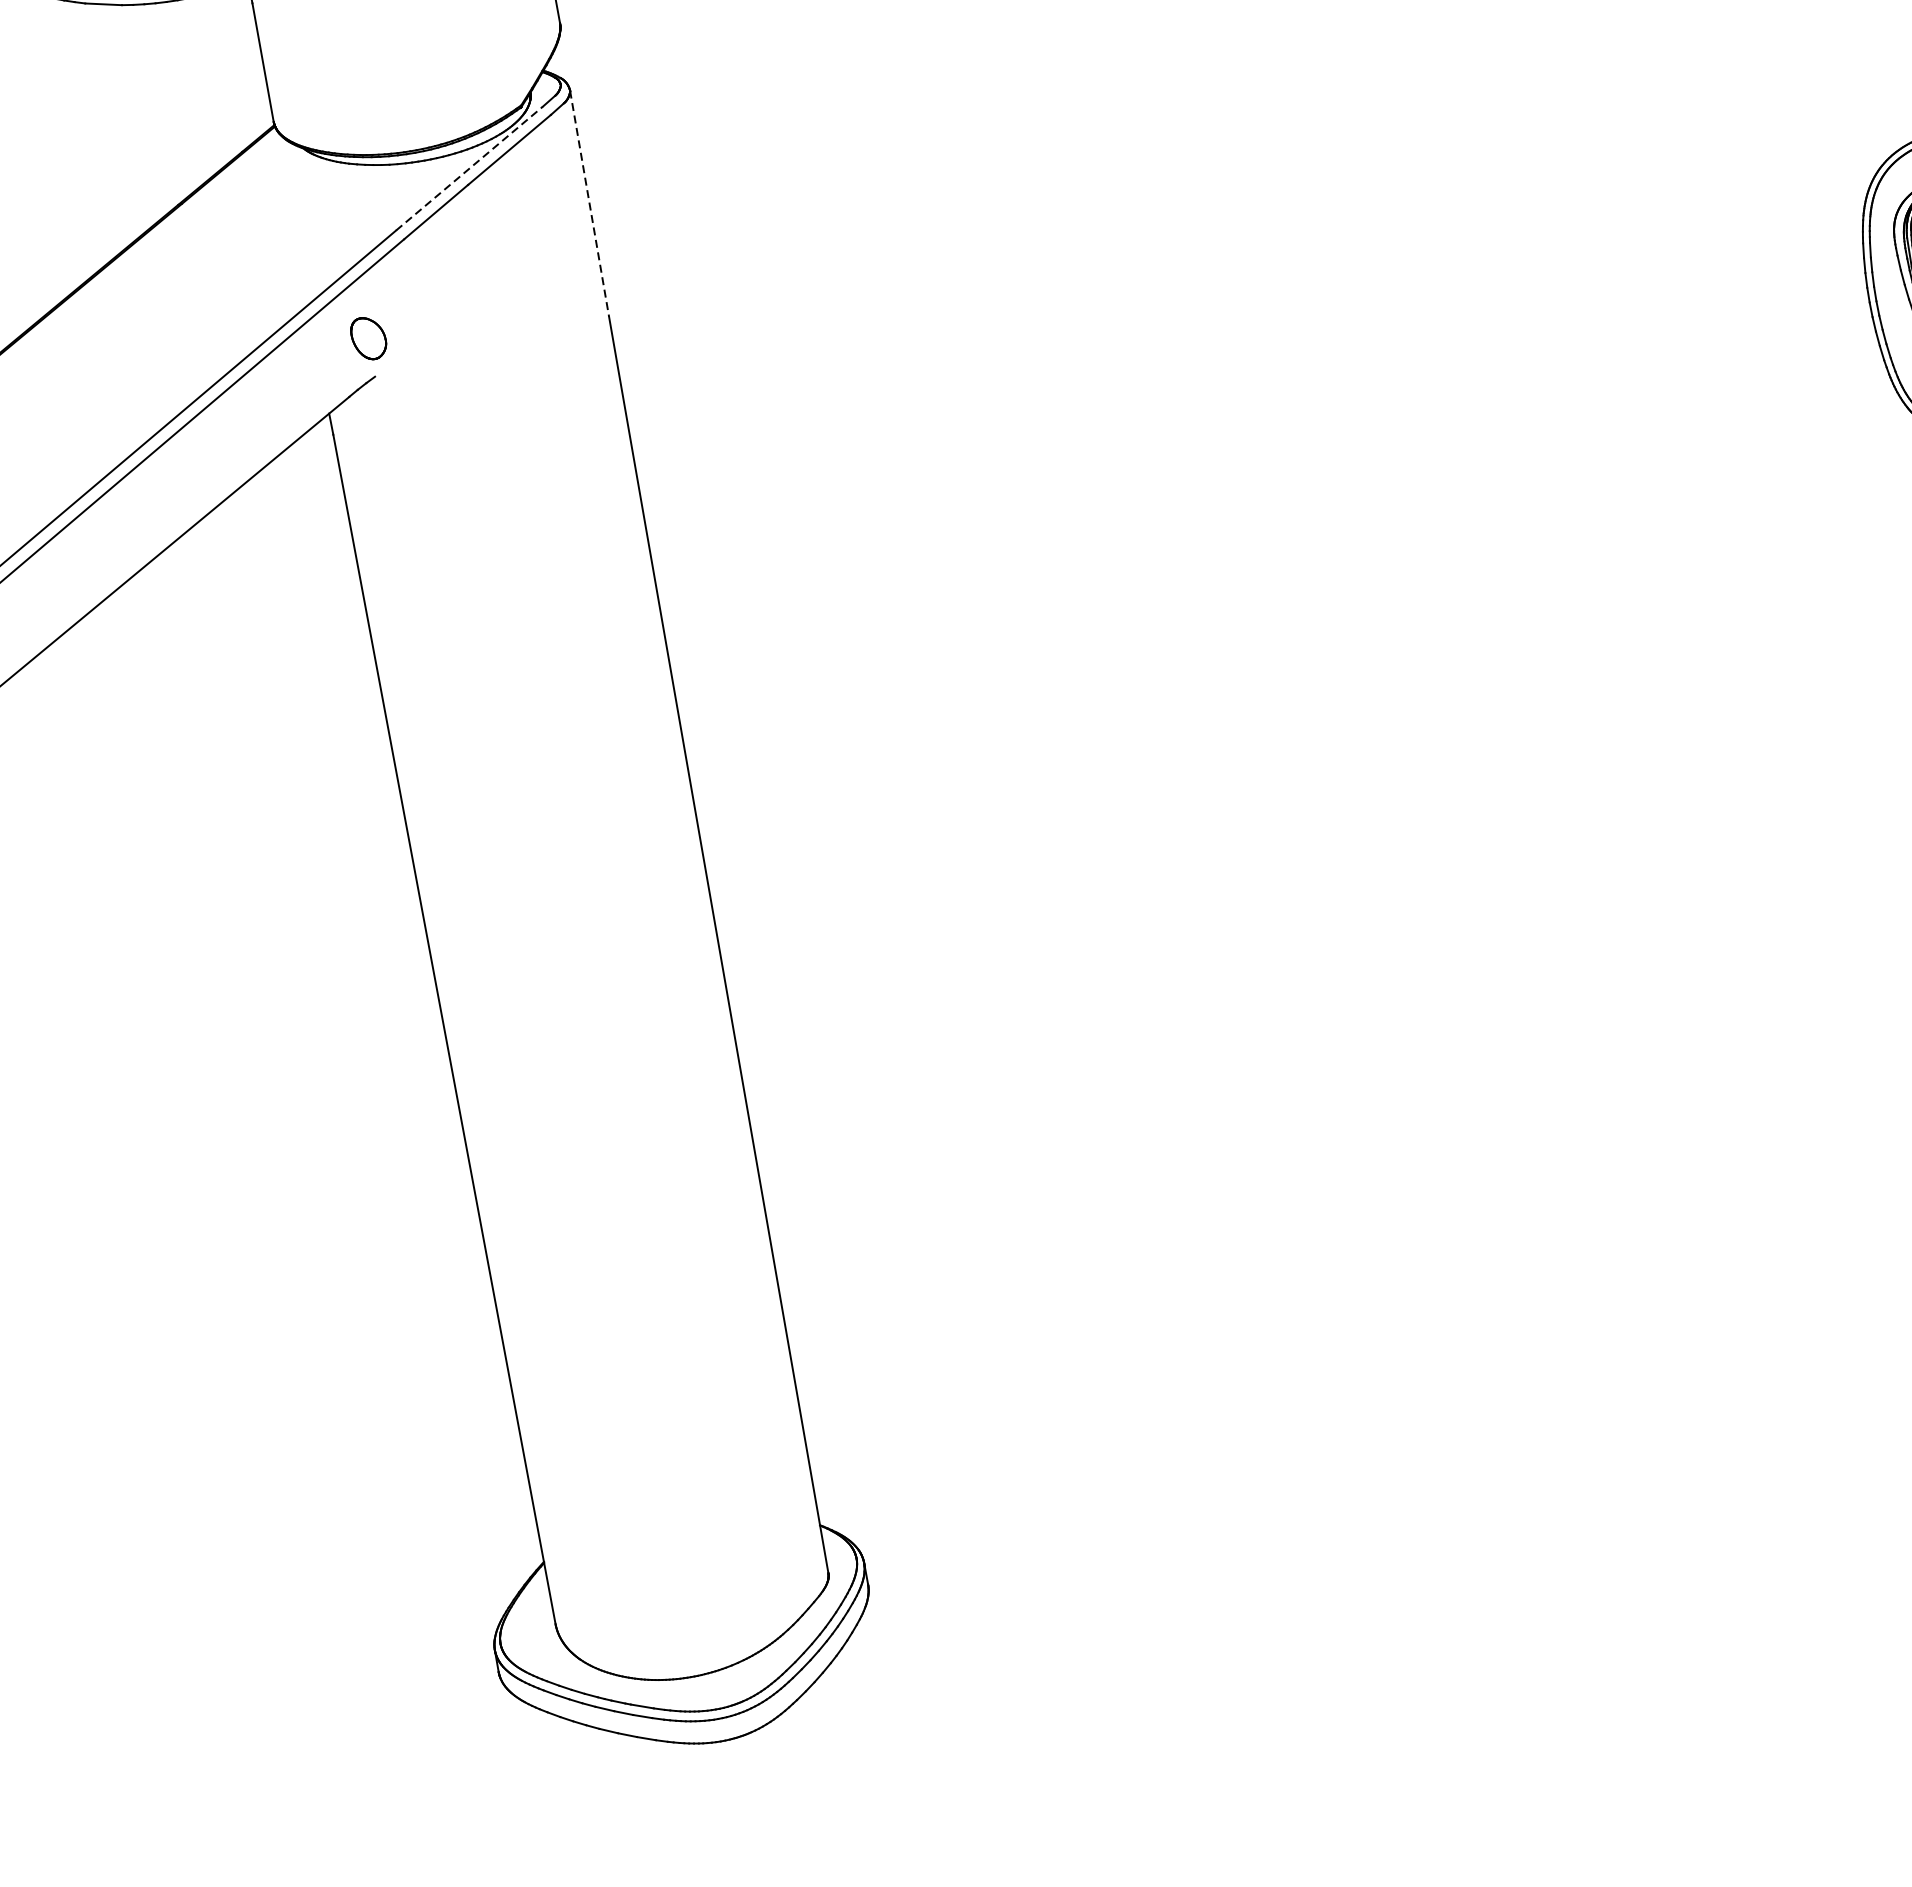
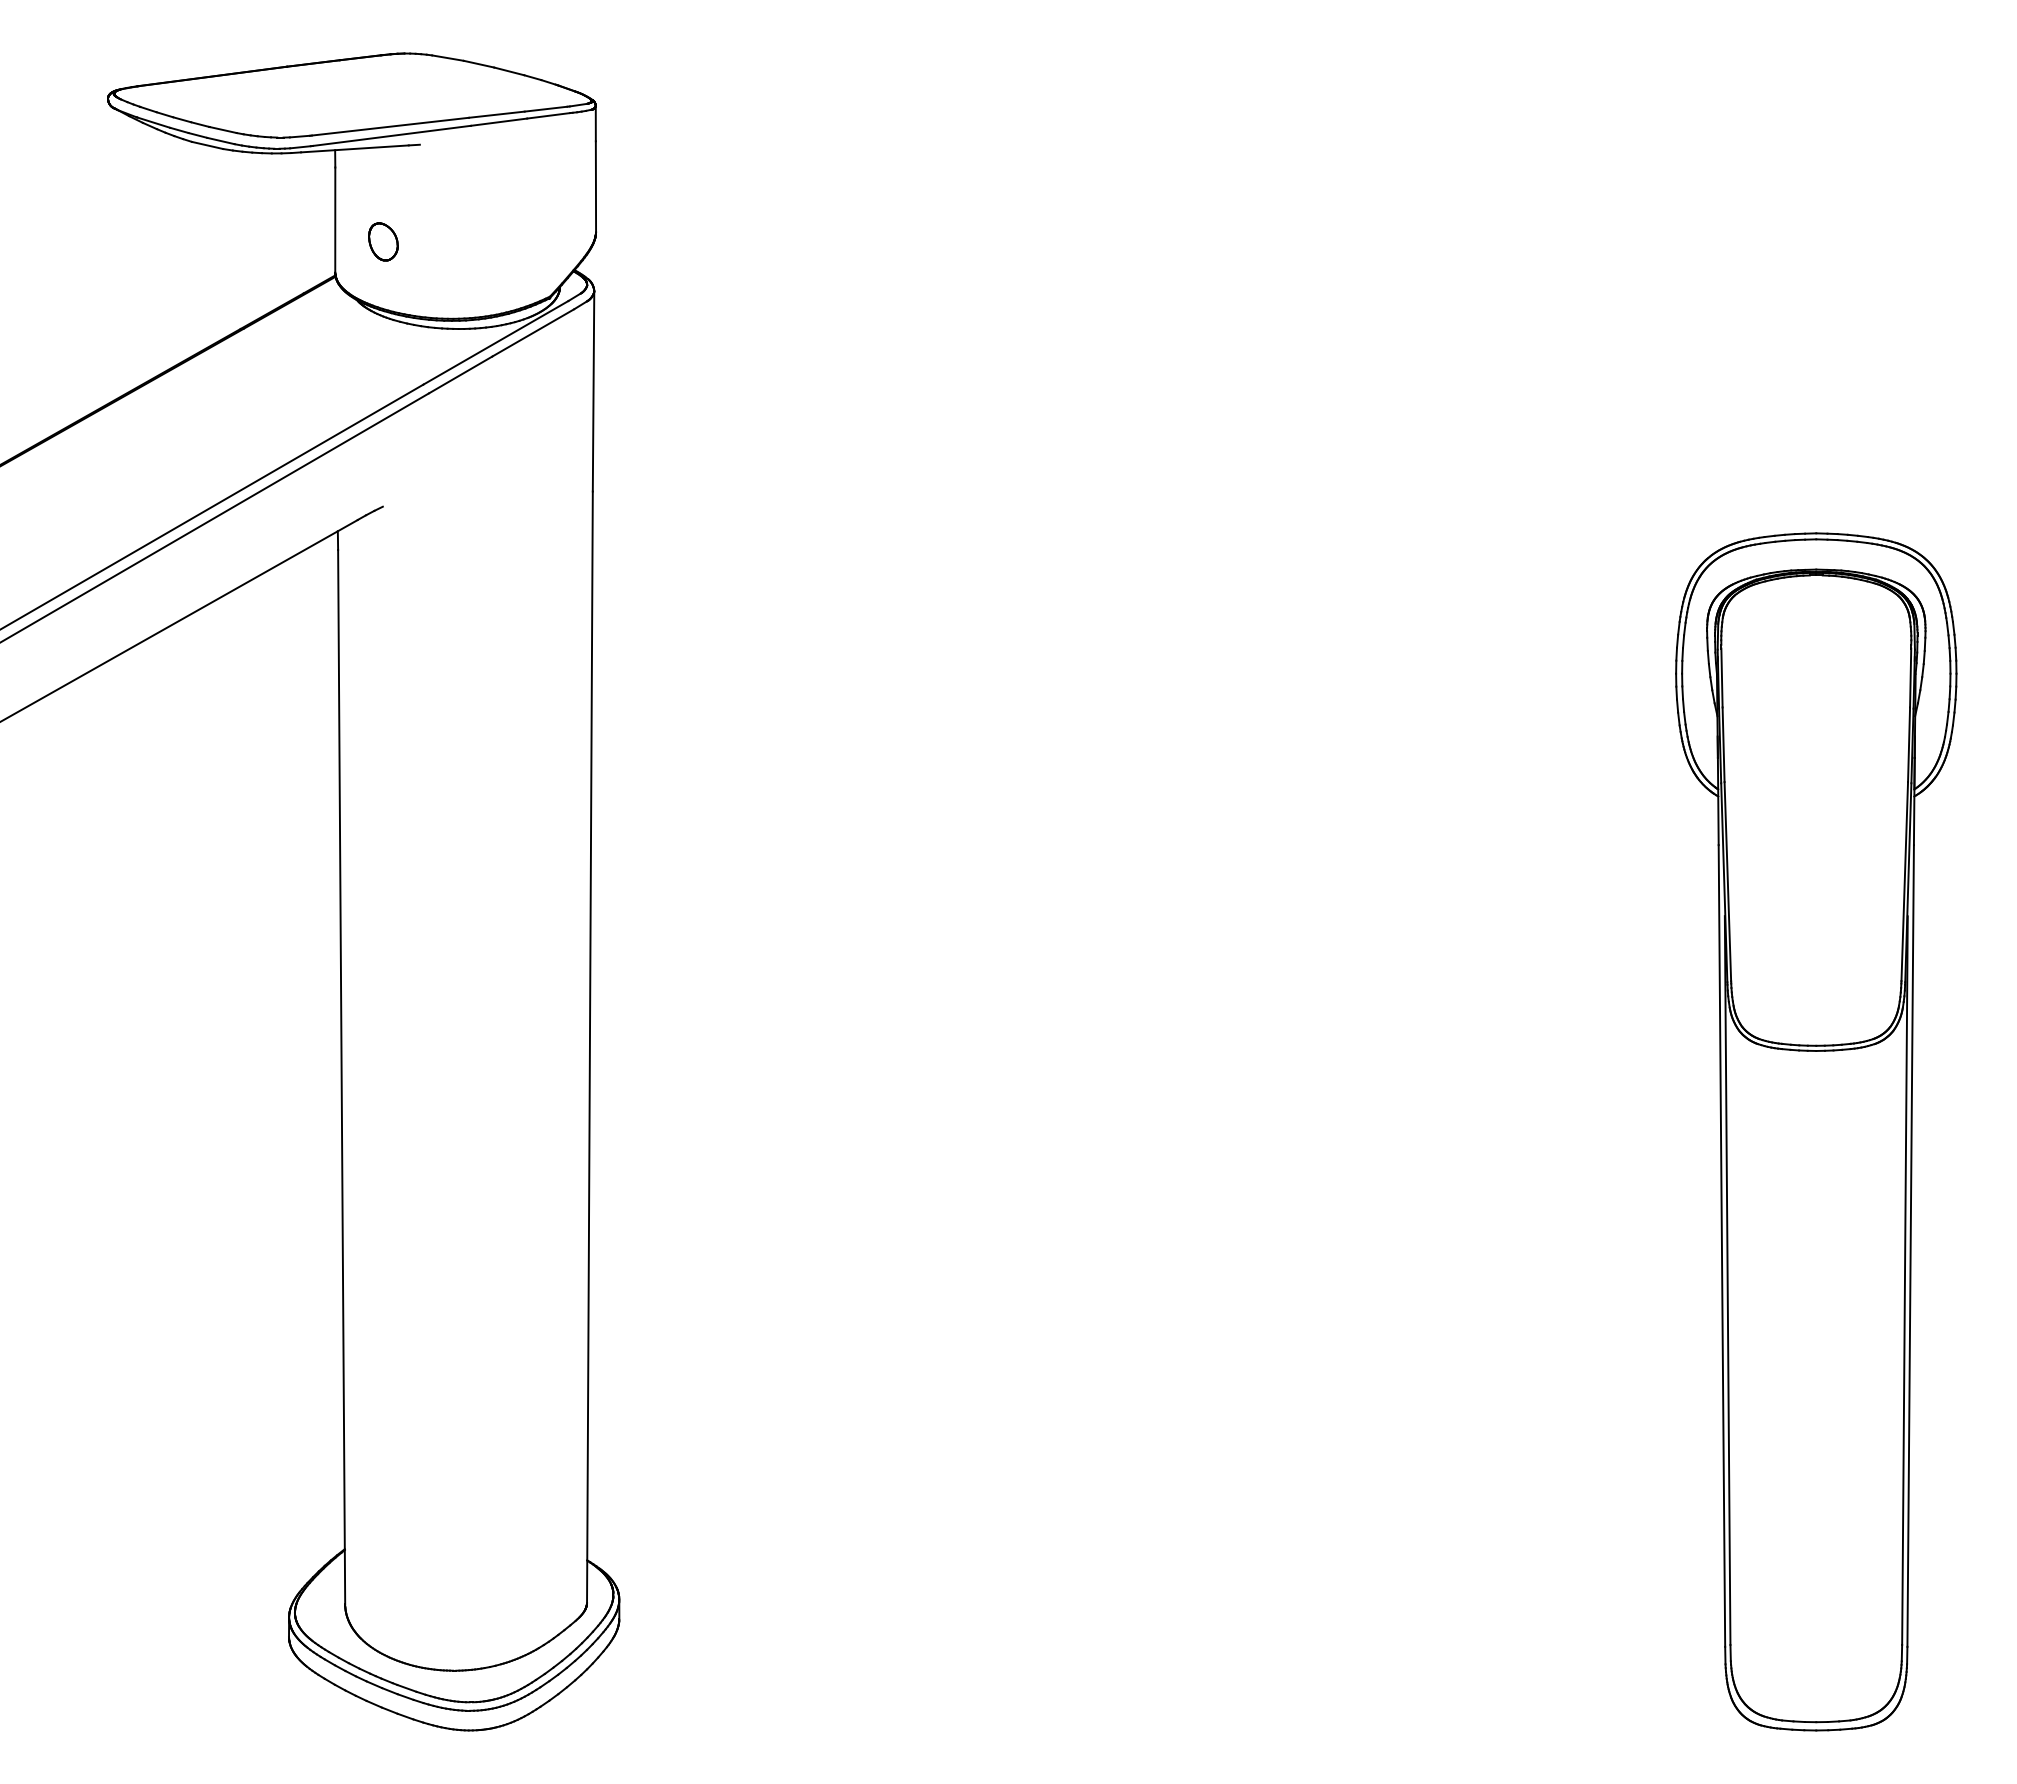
line: (468, 168) -> (495, 342), dashed -> solid
line: (589, 203) -> (593, 391), dashed -> solid
part: (368, 337) -> (383, 241), moved

